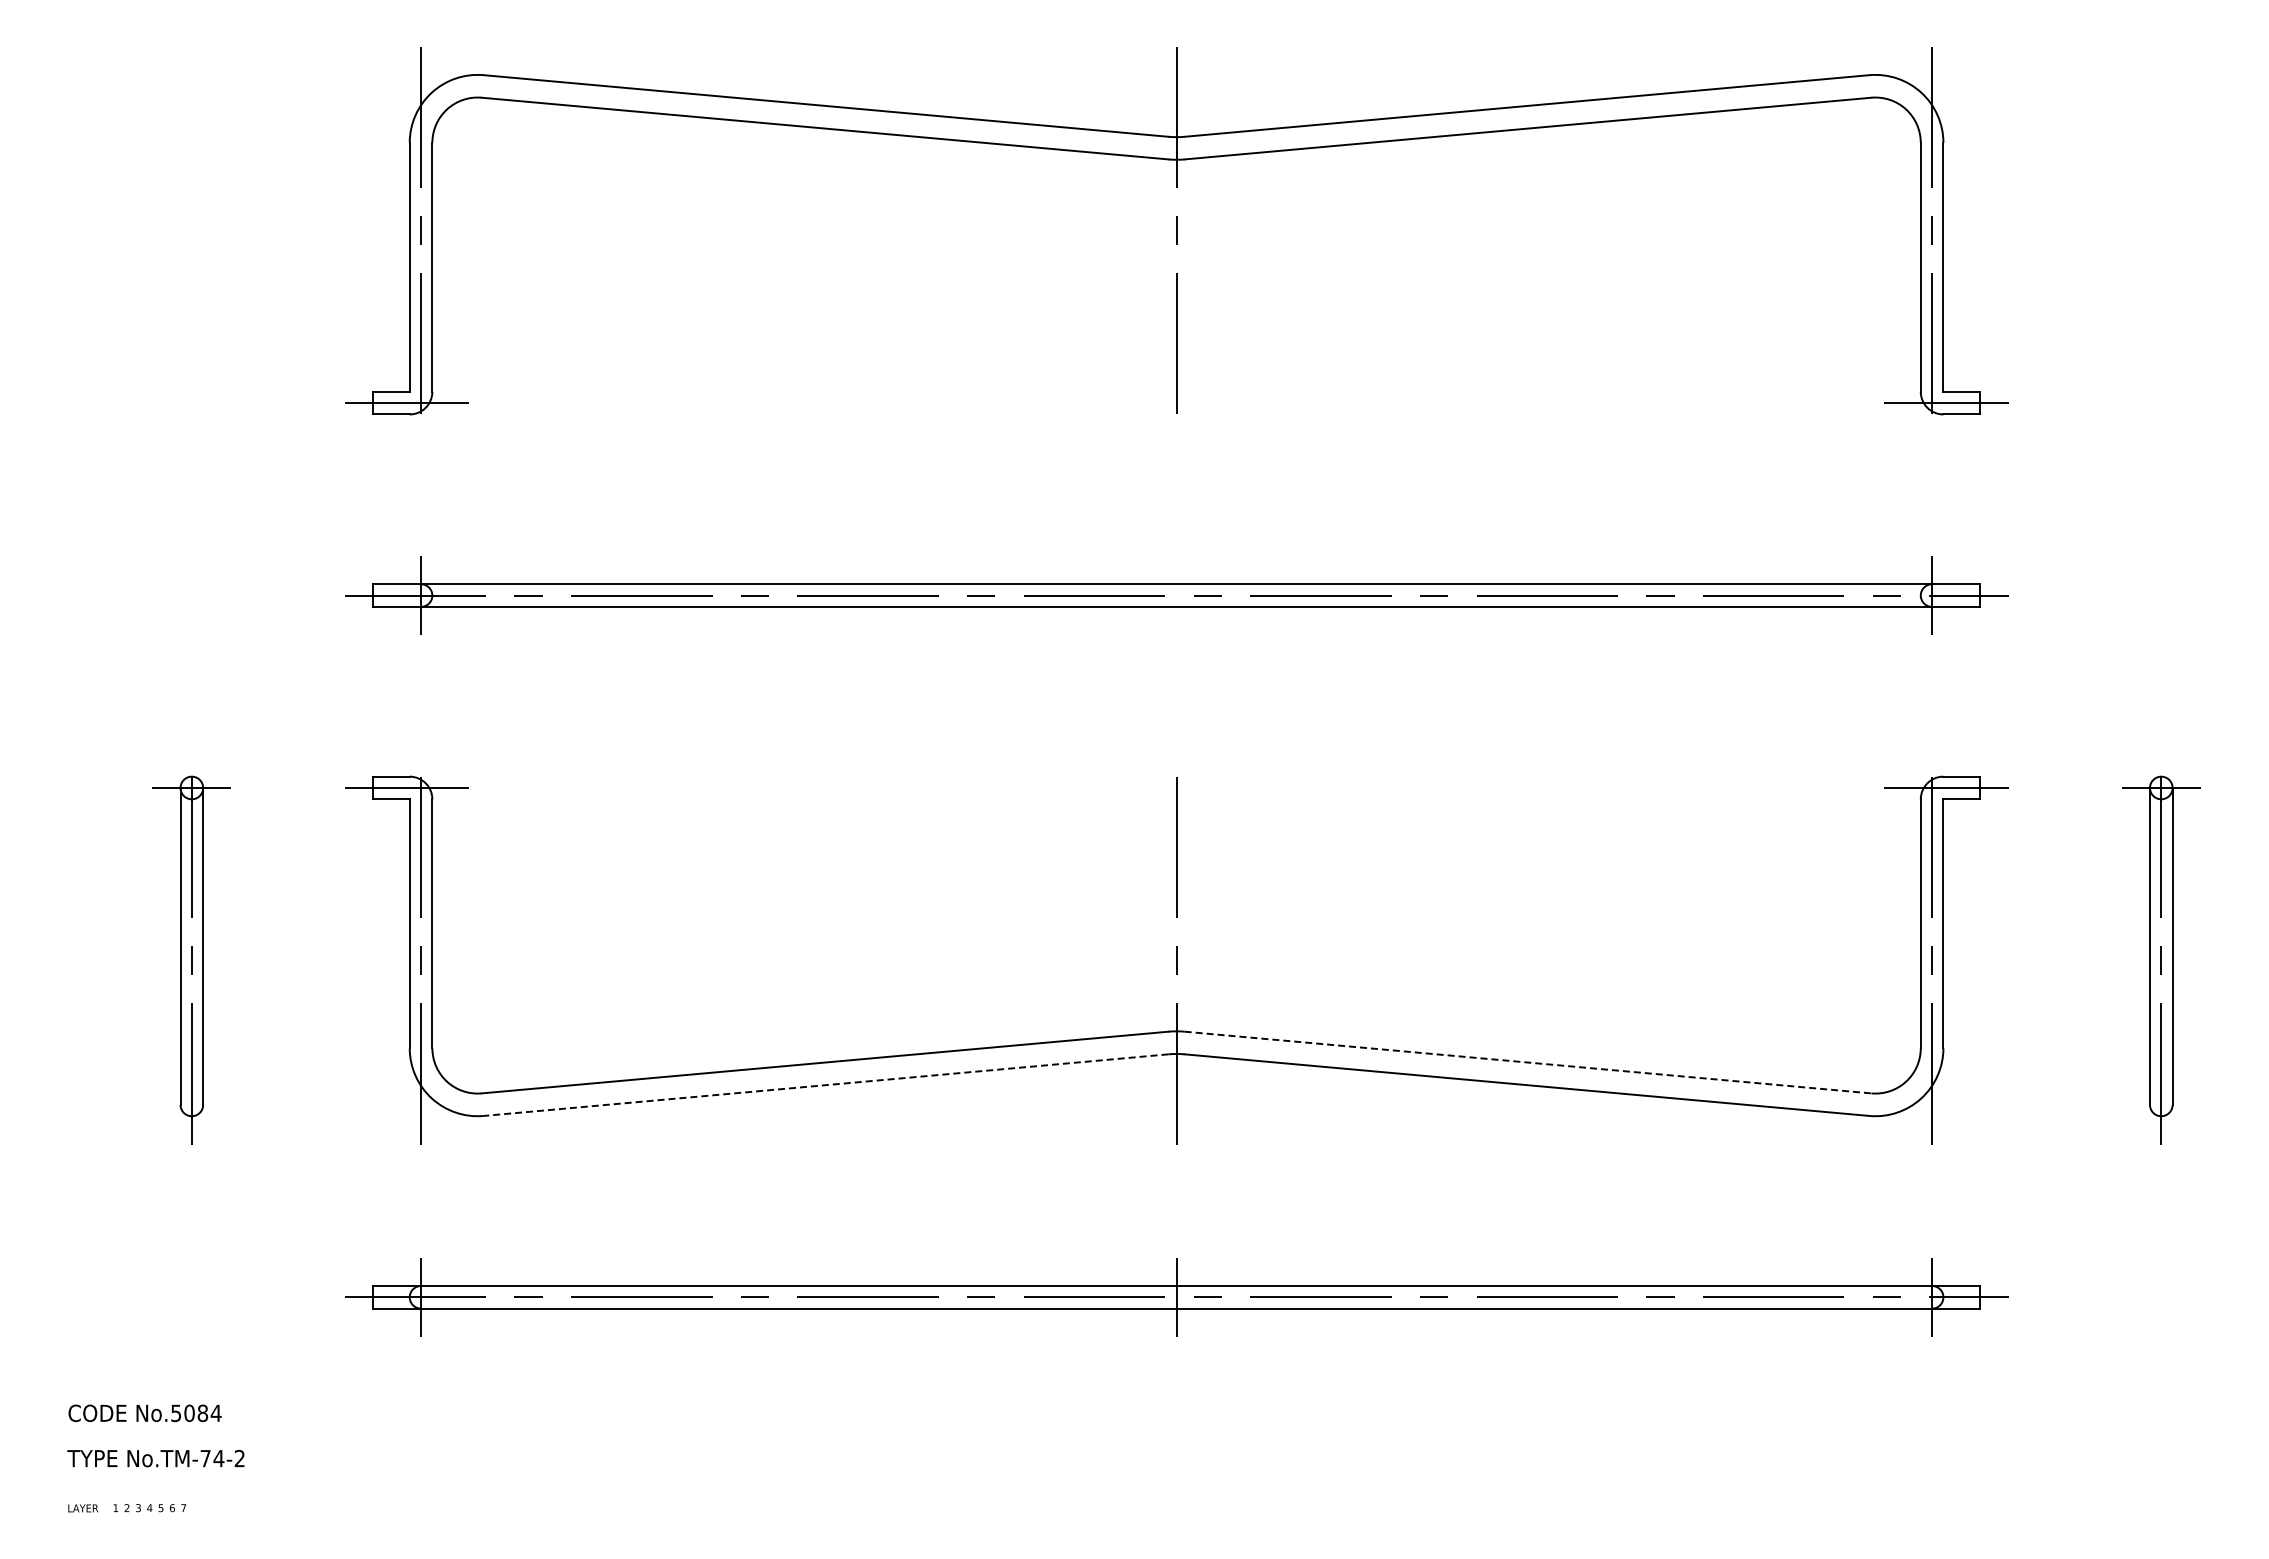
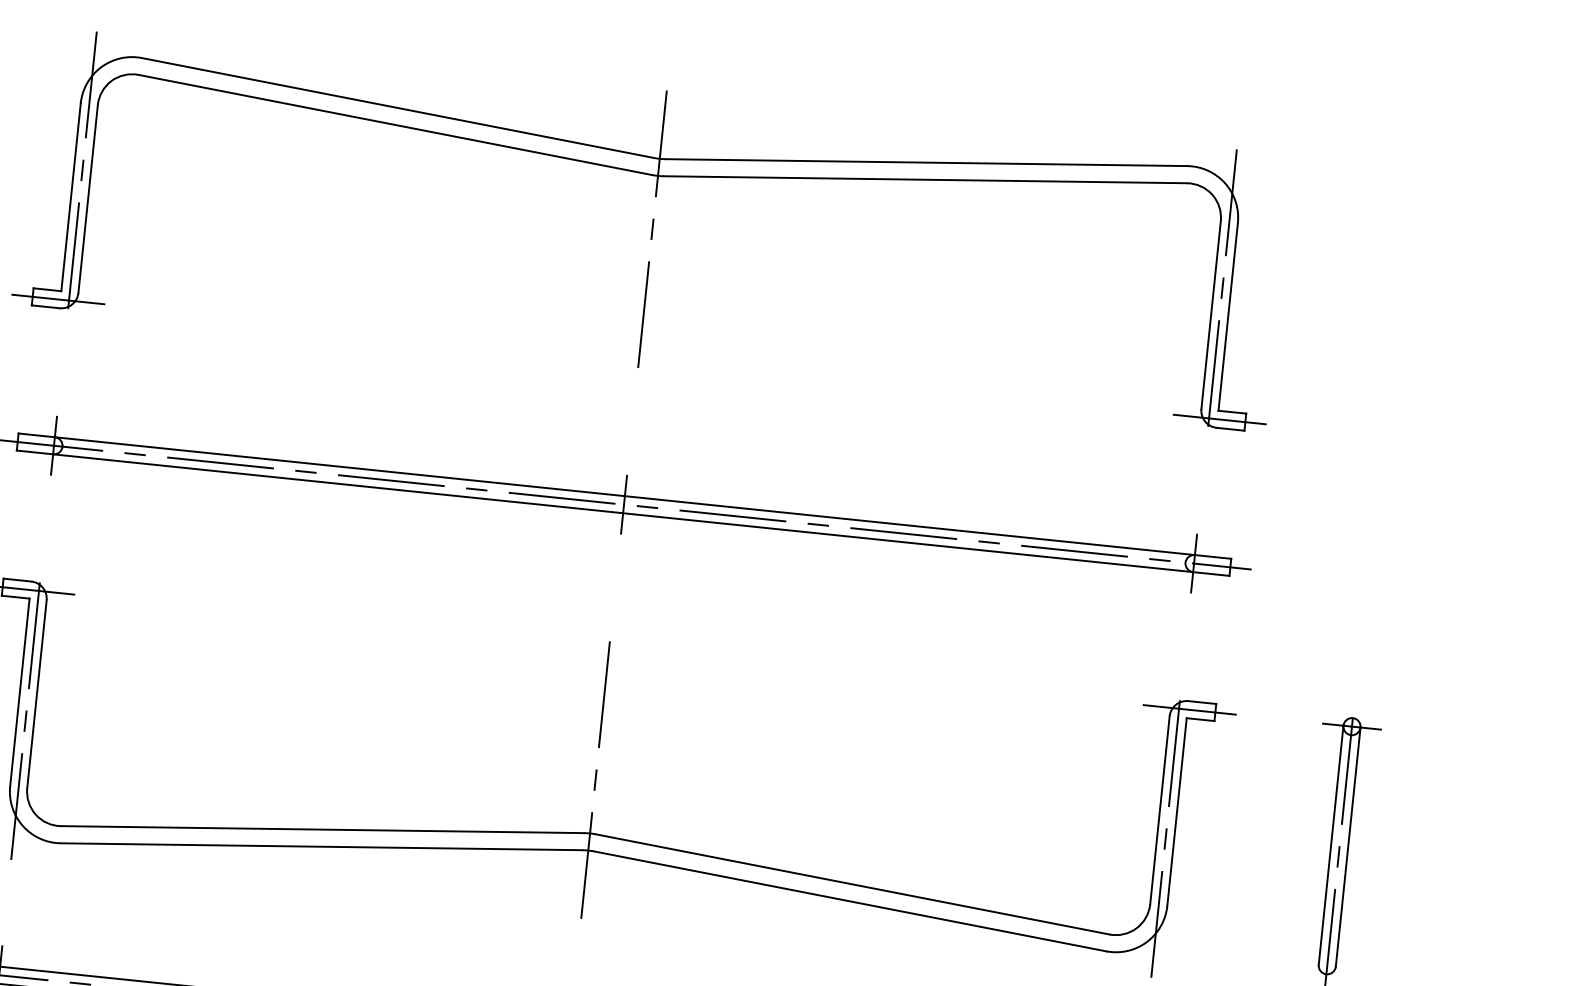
line: (1176, 595) -> (623, 504), added
line: (1528, 1062) -> (853, 884), dashed -> solid
line: (826, 1085) -> (321, 847), dashed -> solid

